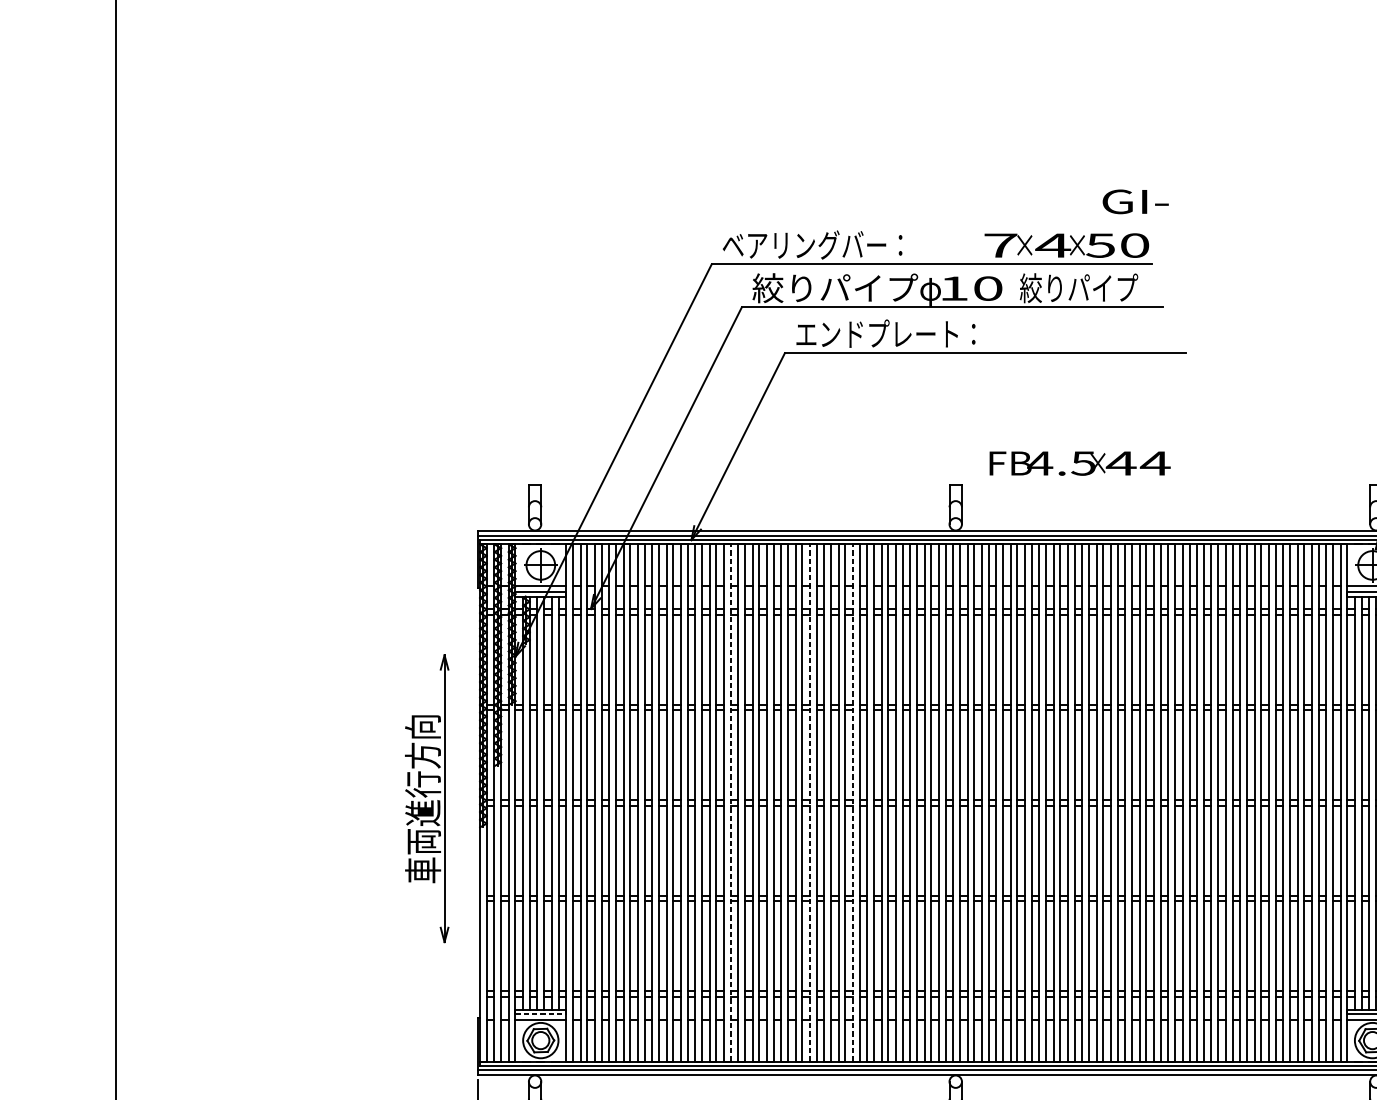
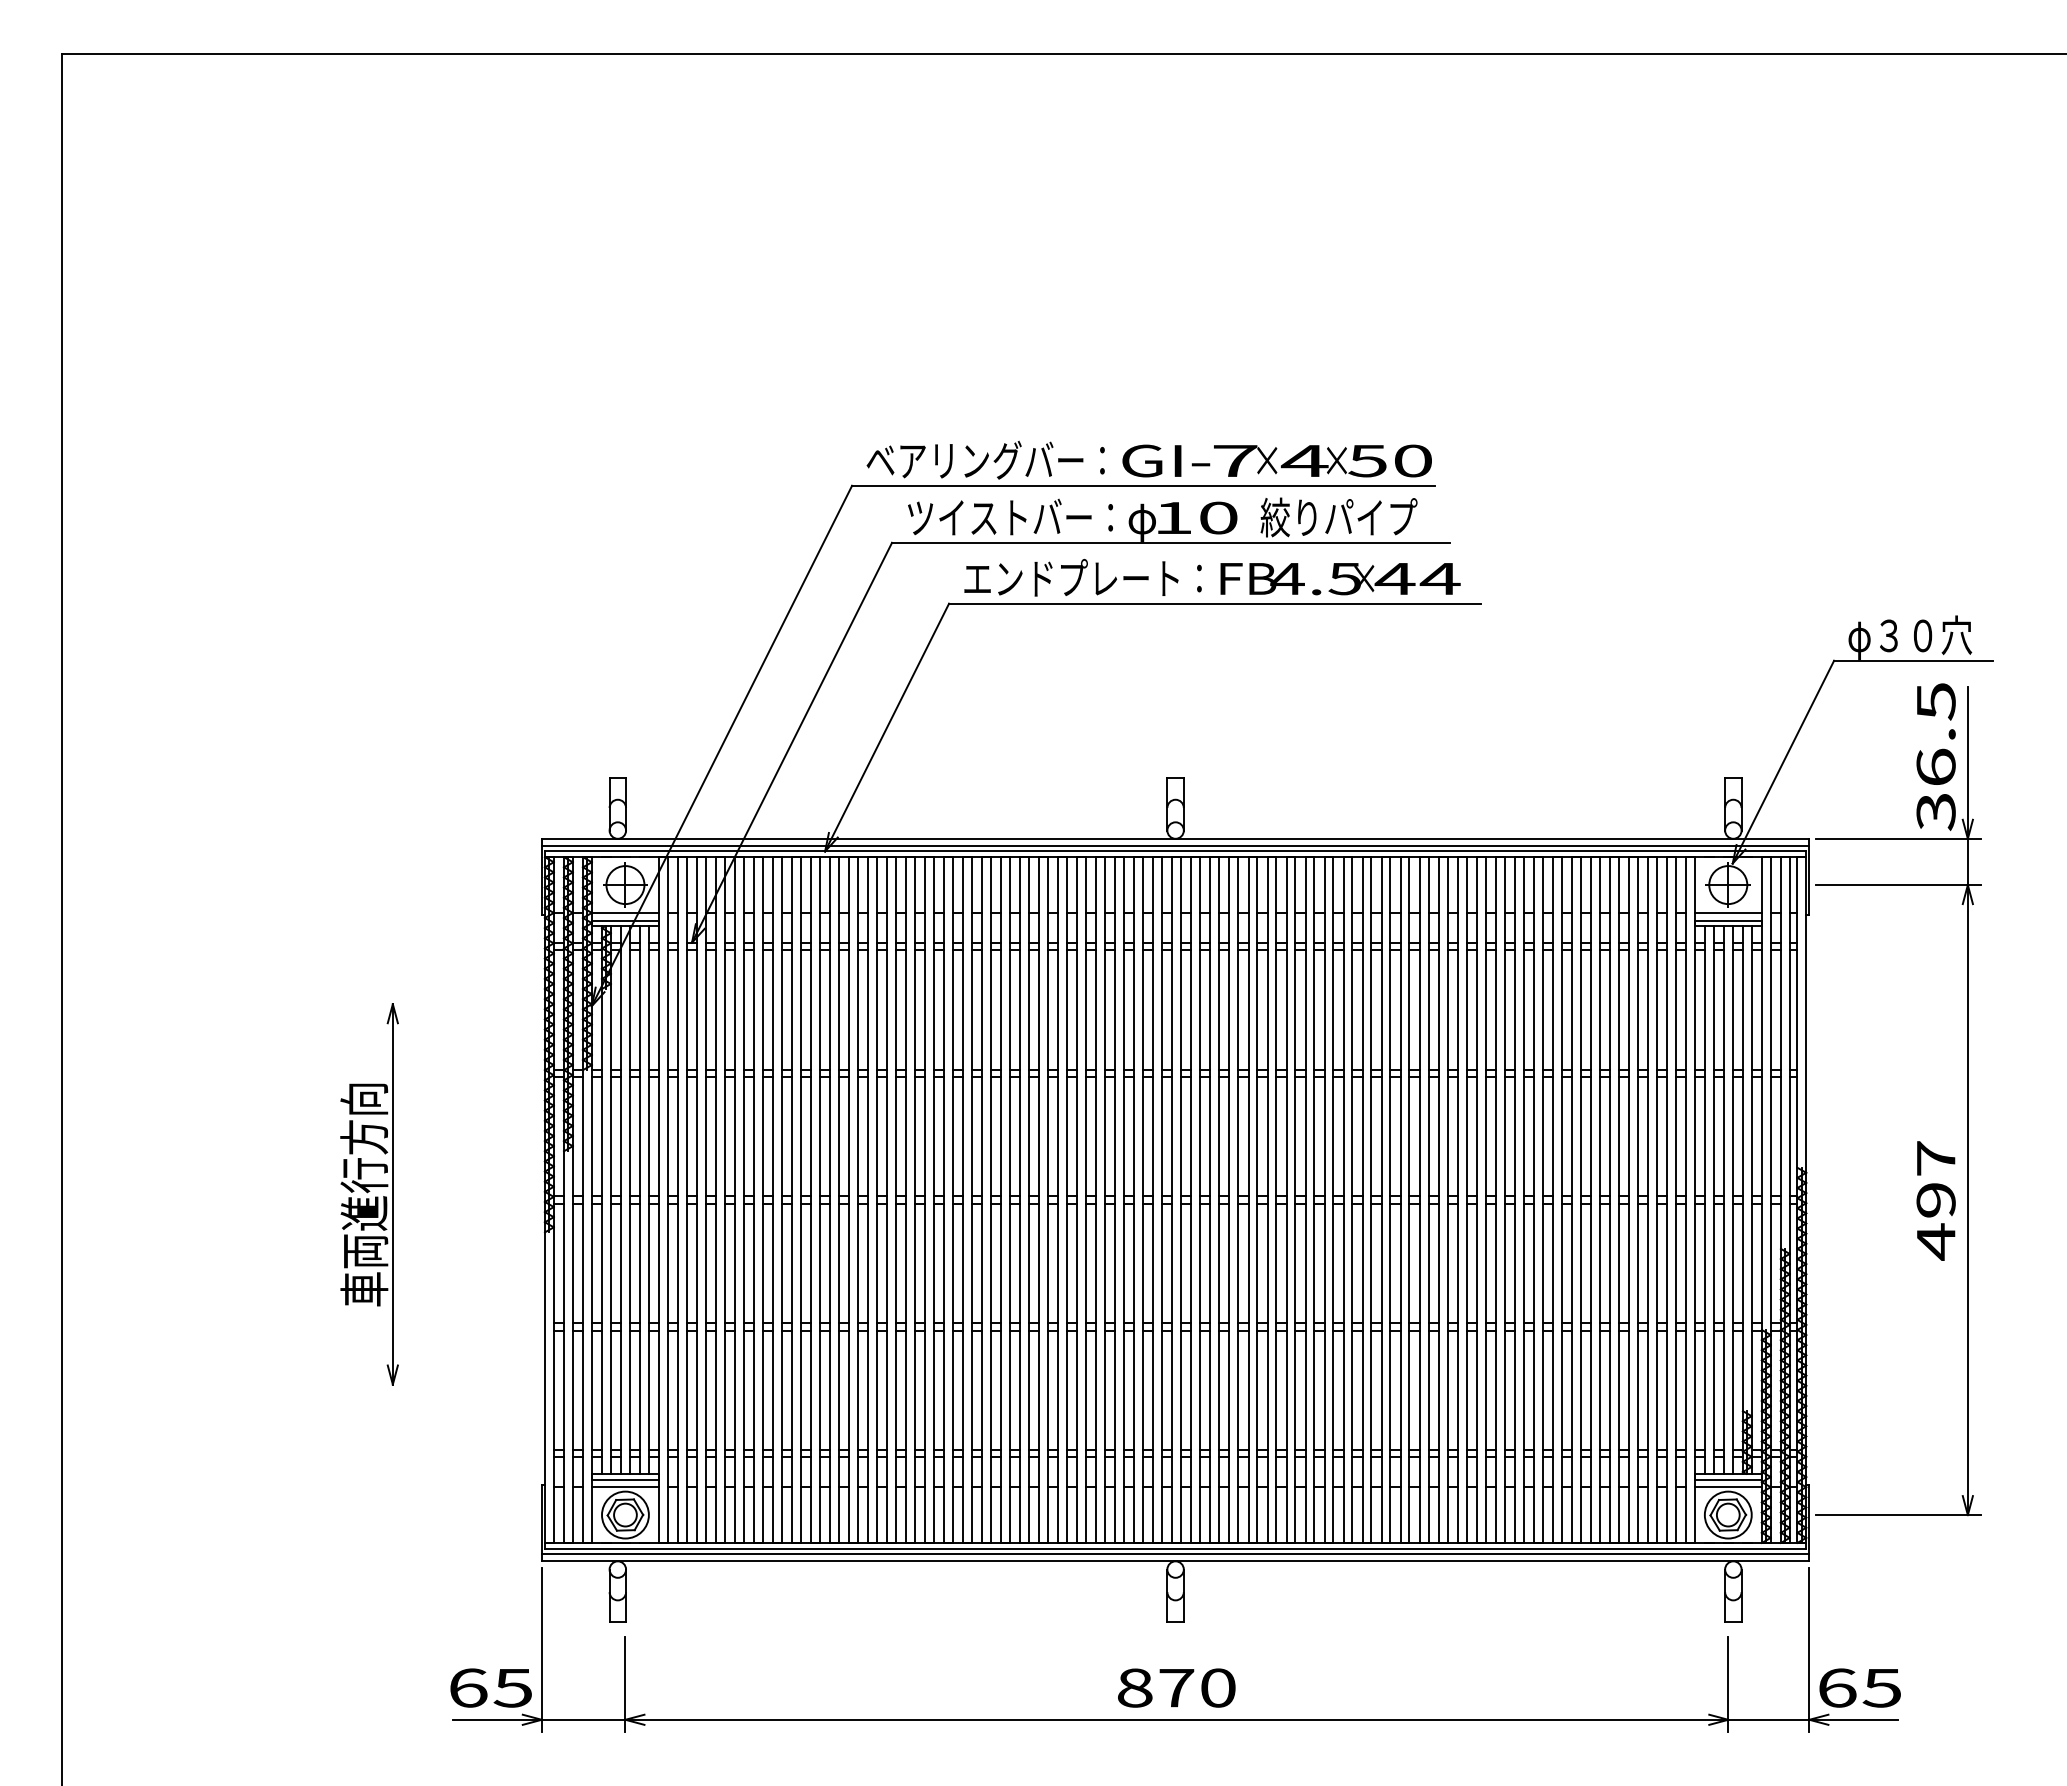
text: (1135, 201) -> (1166, 460), moved
text: (834, 288) -> (1015, 517), 絞りパイプ -> ツイストバー：
text: (1080, 463) -> (1340, 579), moved
part: (426, 798) -> (369, 1194), moved
line: (730, 803) -> (877, 1200), dashed -> solid
line: (810, 803) -> (982, 1200), dashed -> solid
line: (853, 803) -> (1039, 1200), dashed -> solid
line: (540, 1013) -> (625, 1479), dashed -> solid

